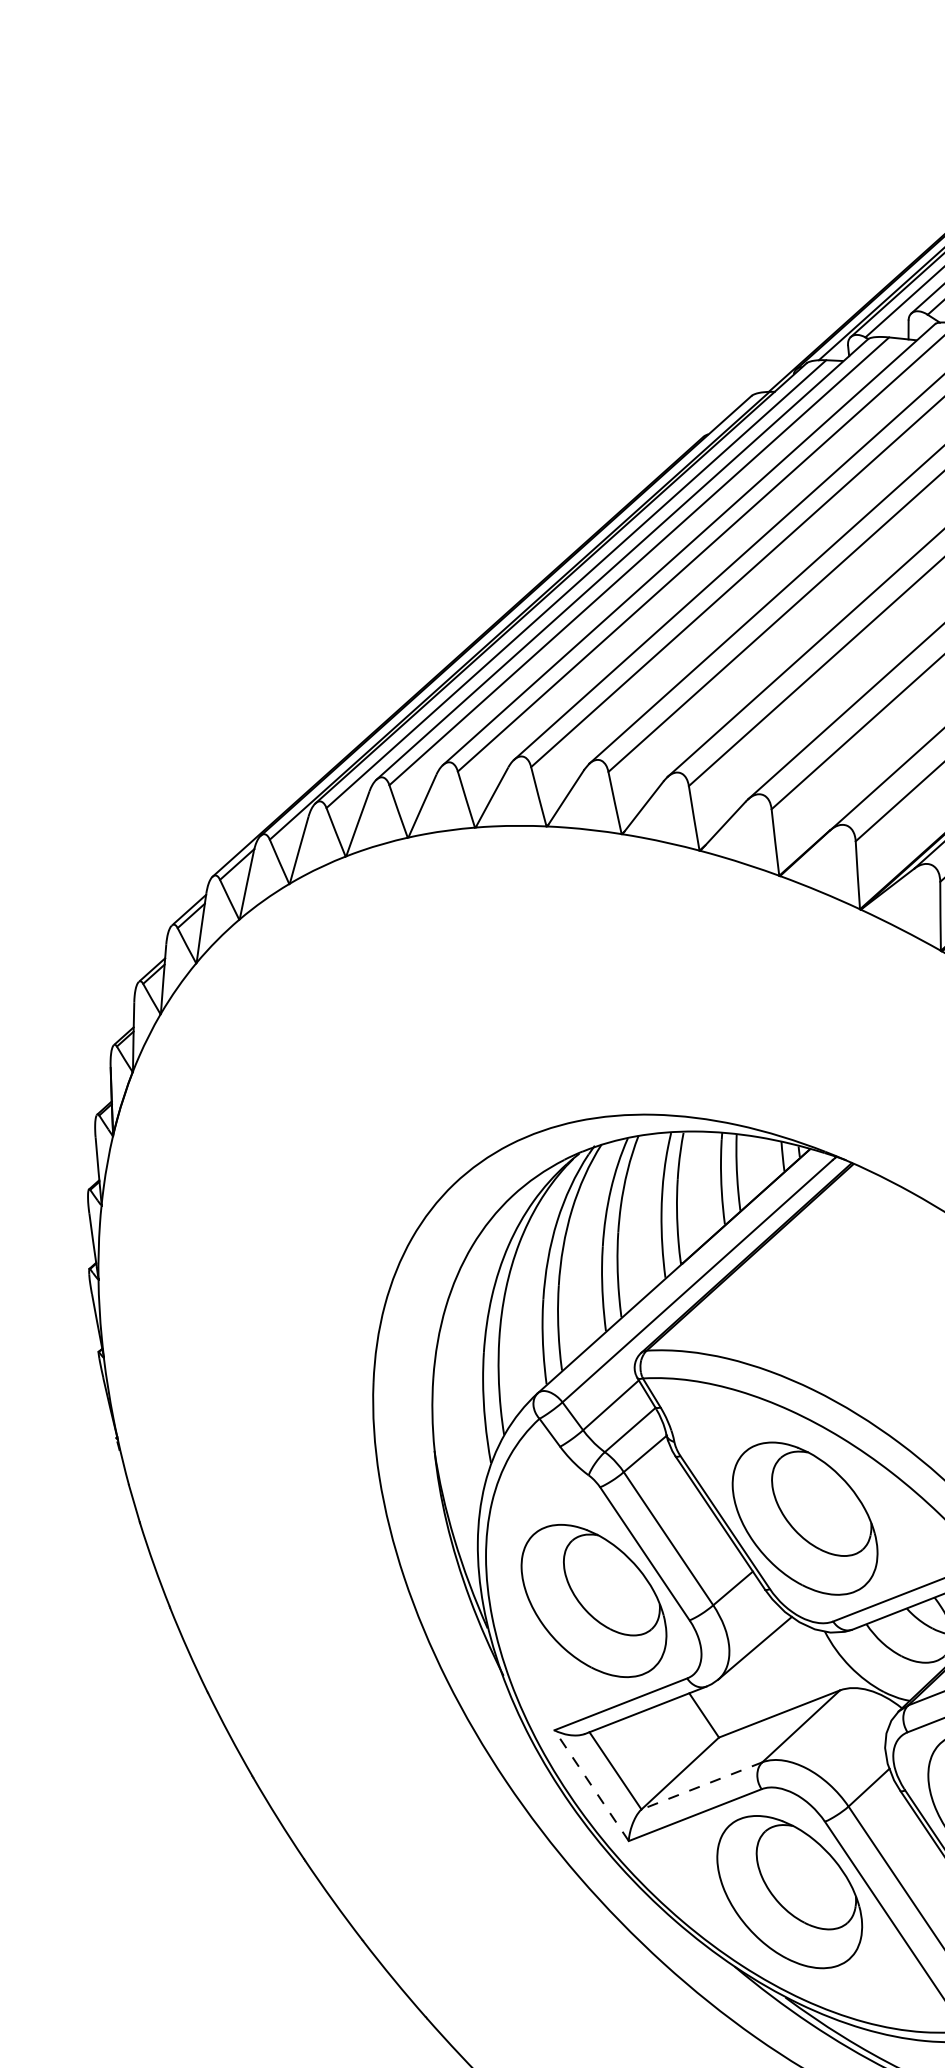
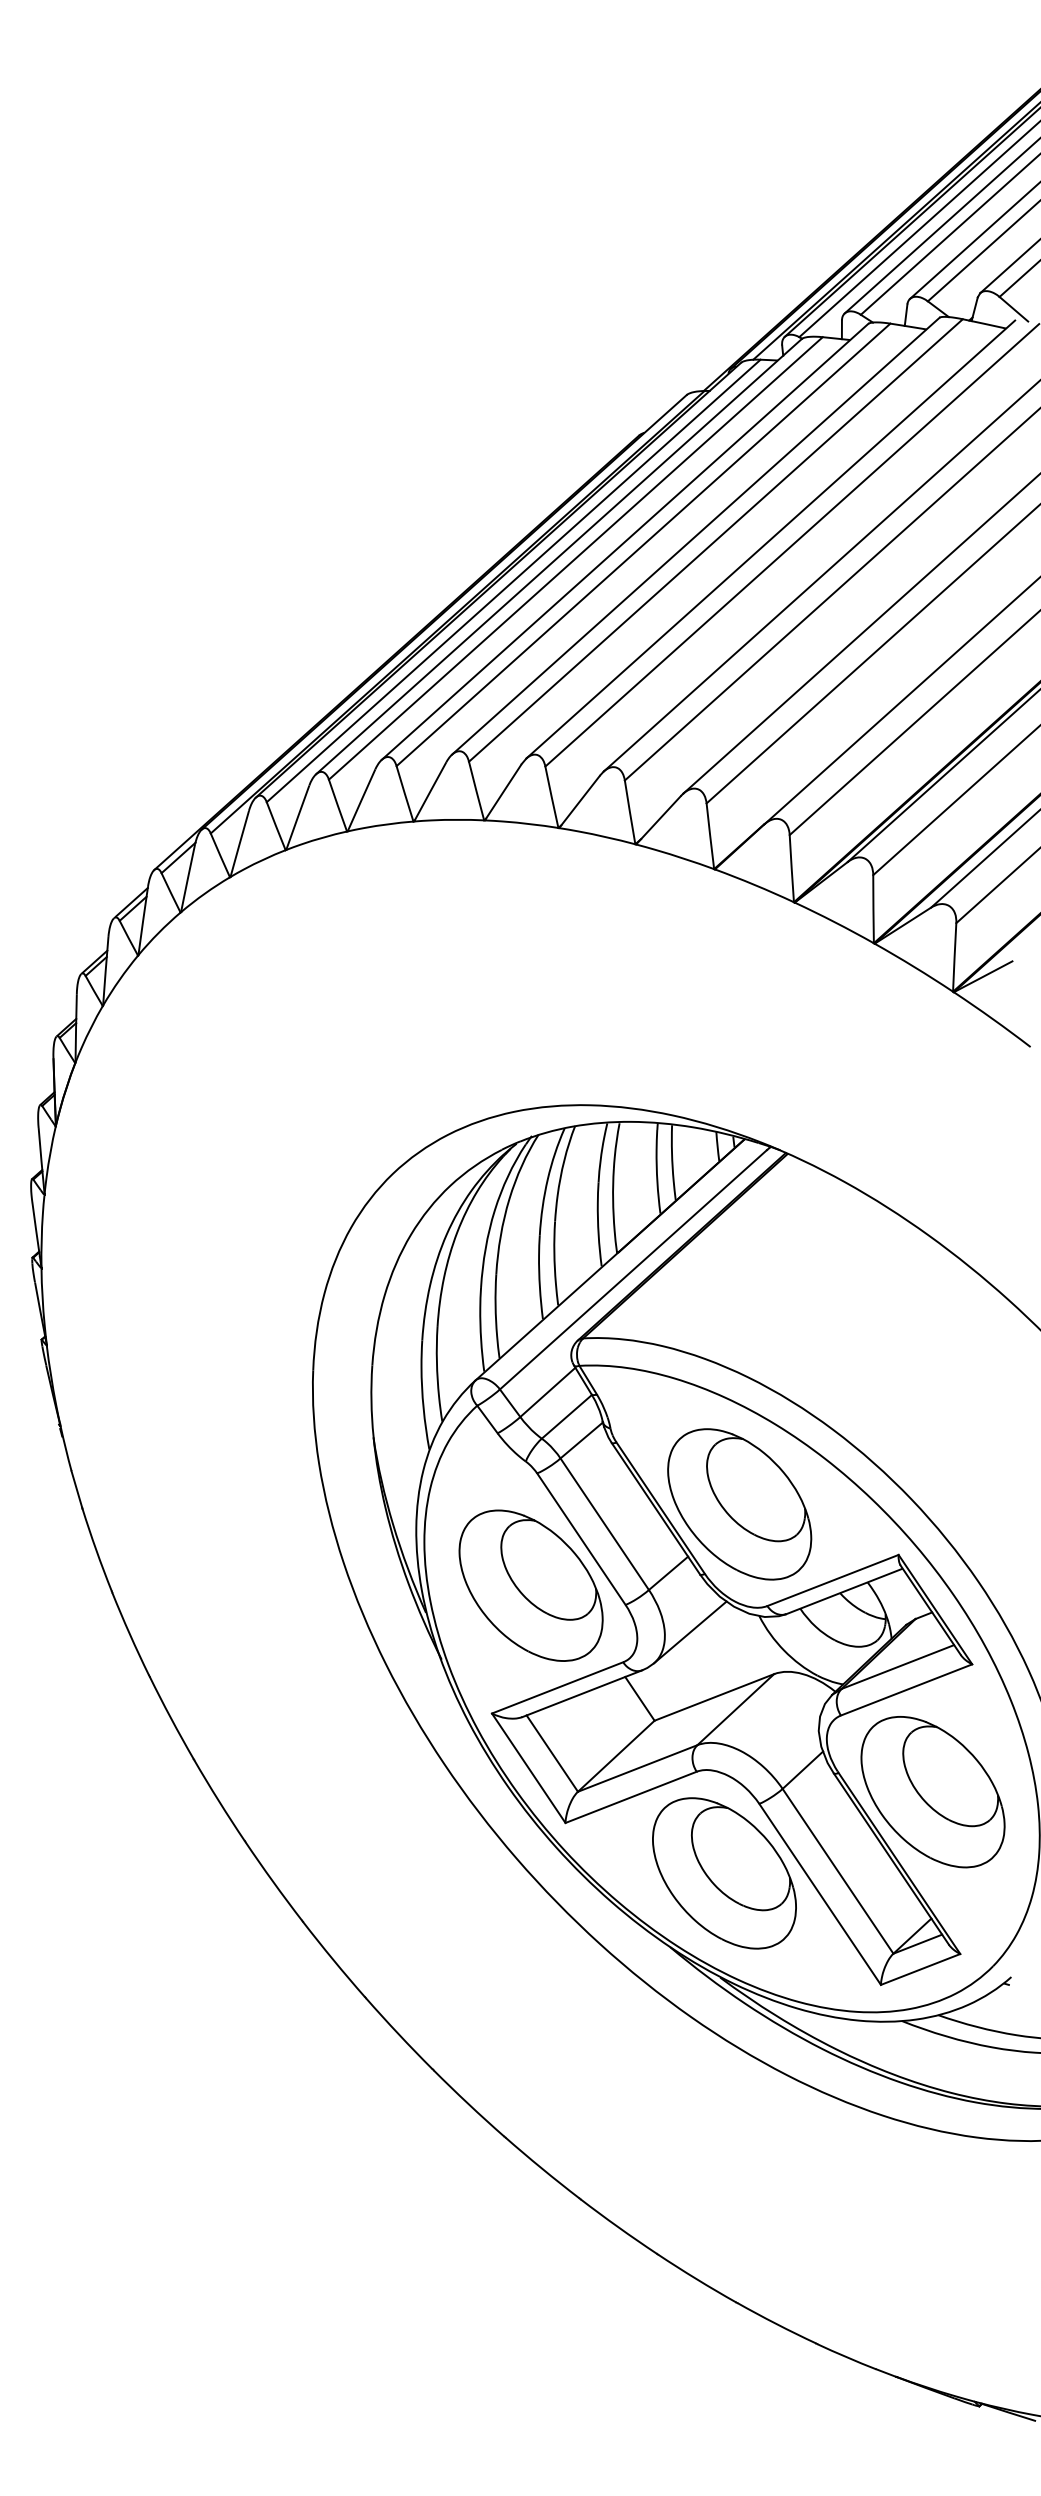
line: (591, 1785) -> (528, 1768), dashed -> solid
line: (701, 1785) -> (637, 1768), dashed -> solid

